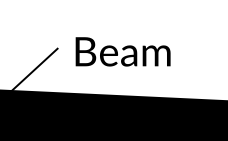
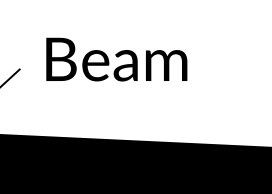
text: (122, 51) -> (115, 59), moved

